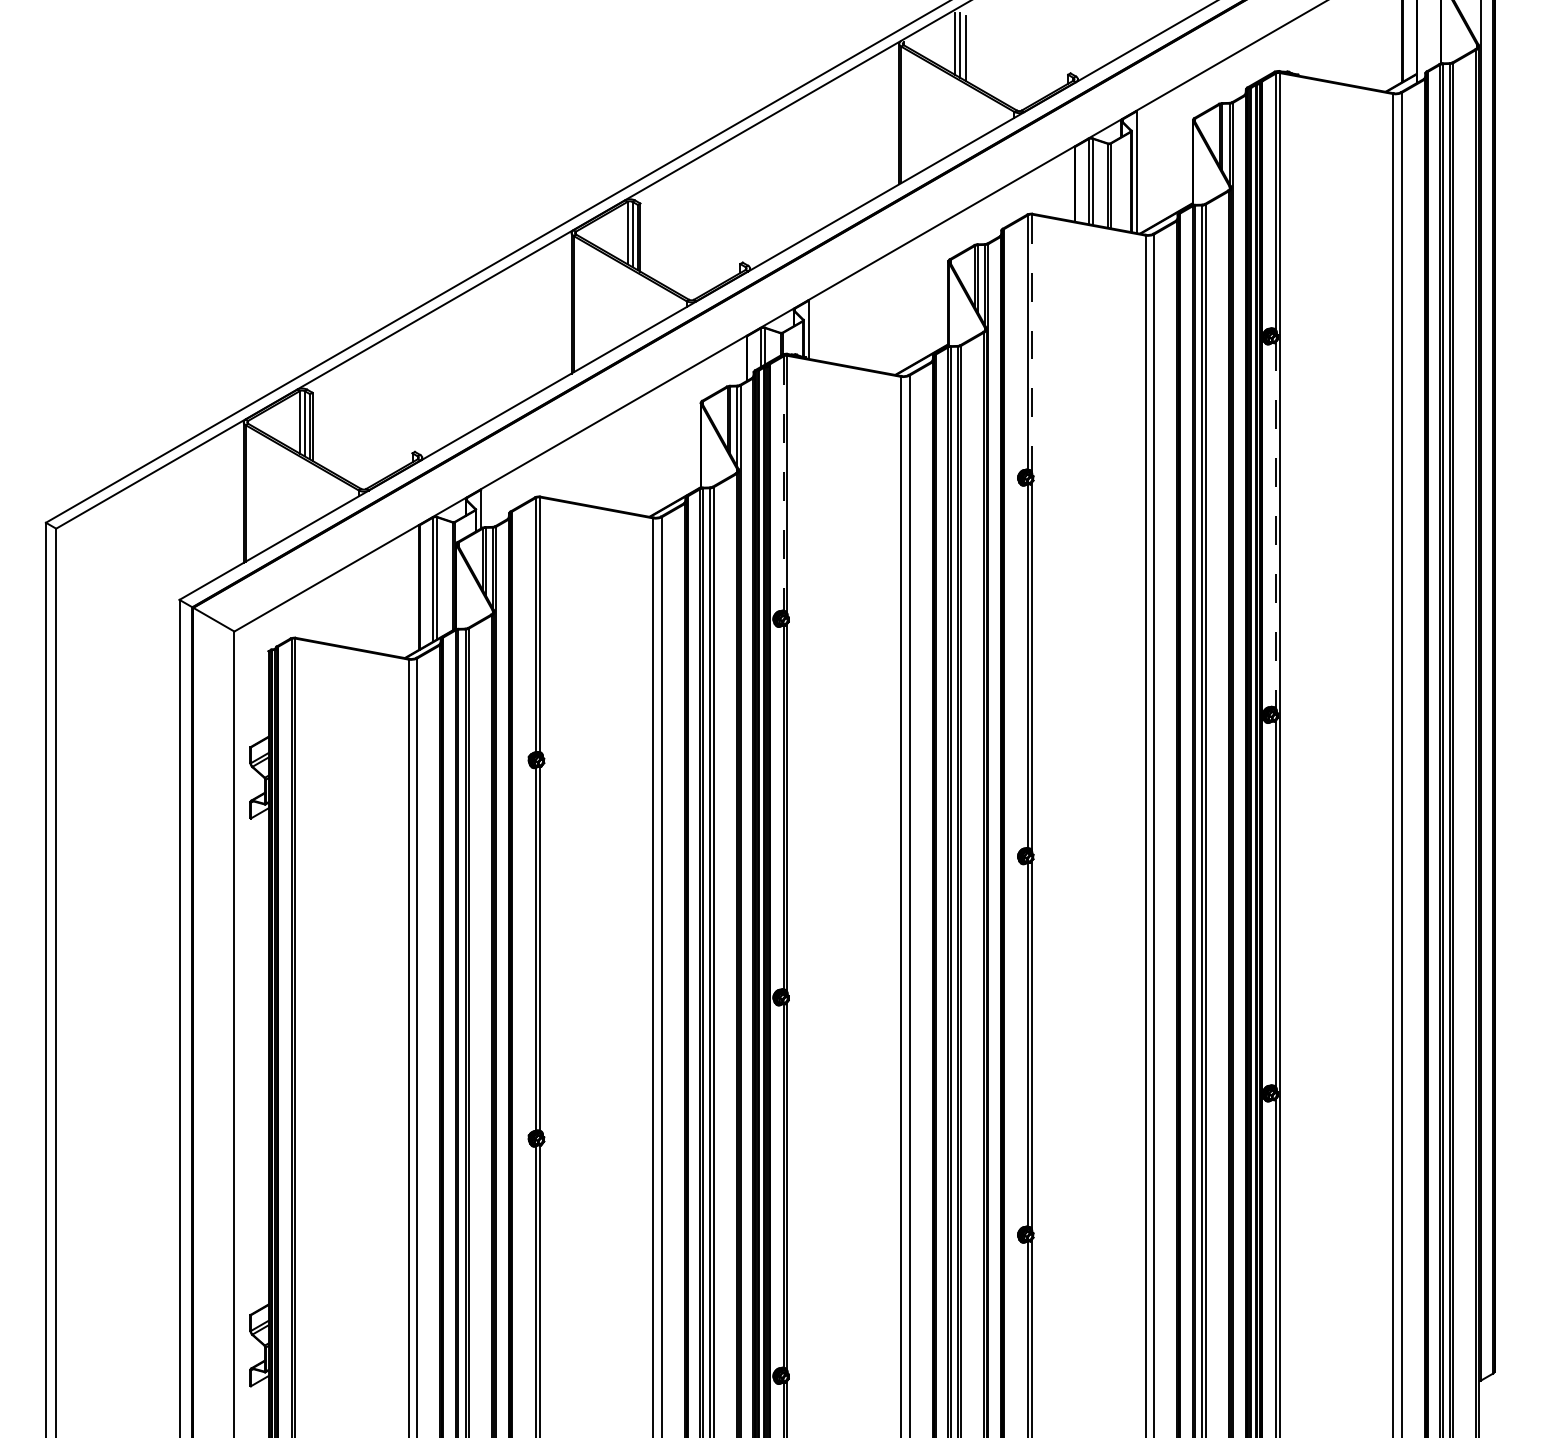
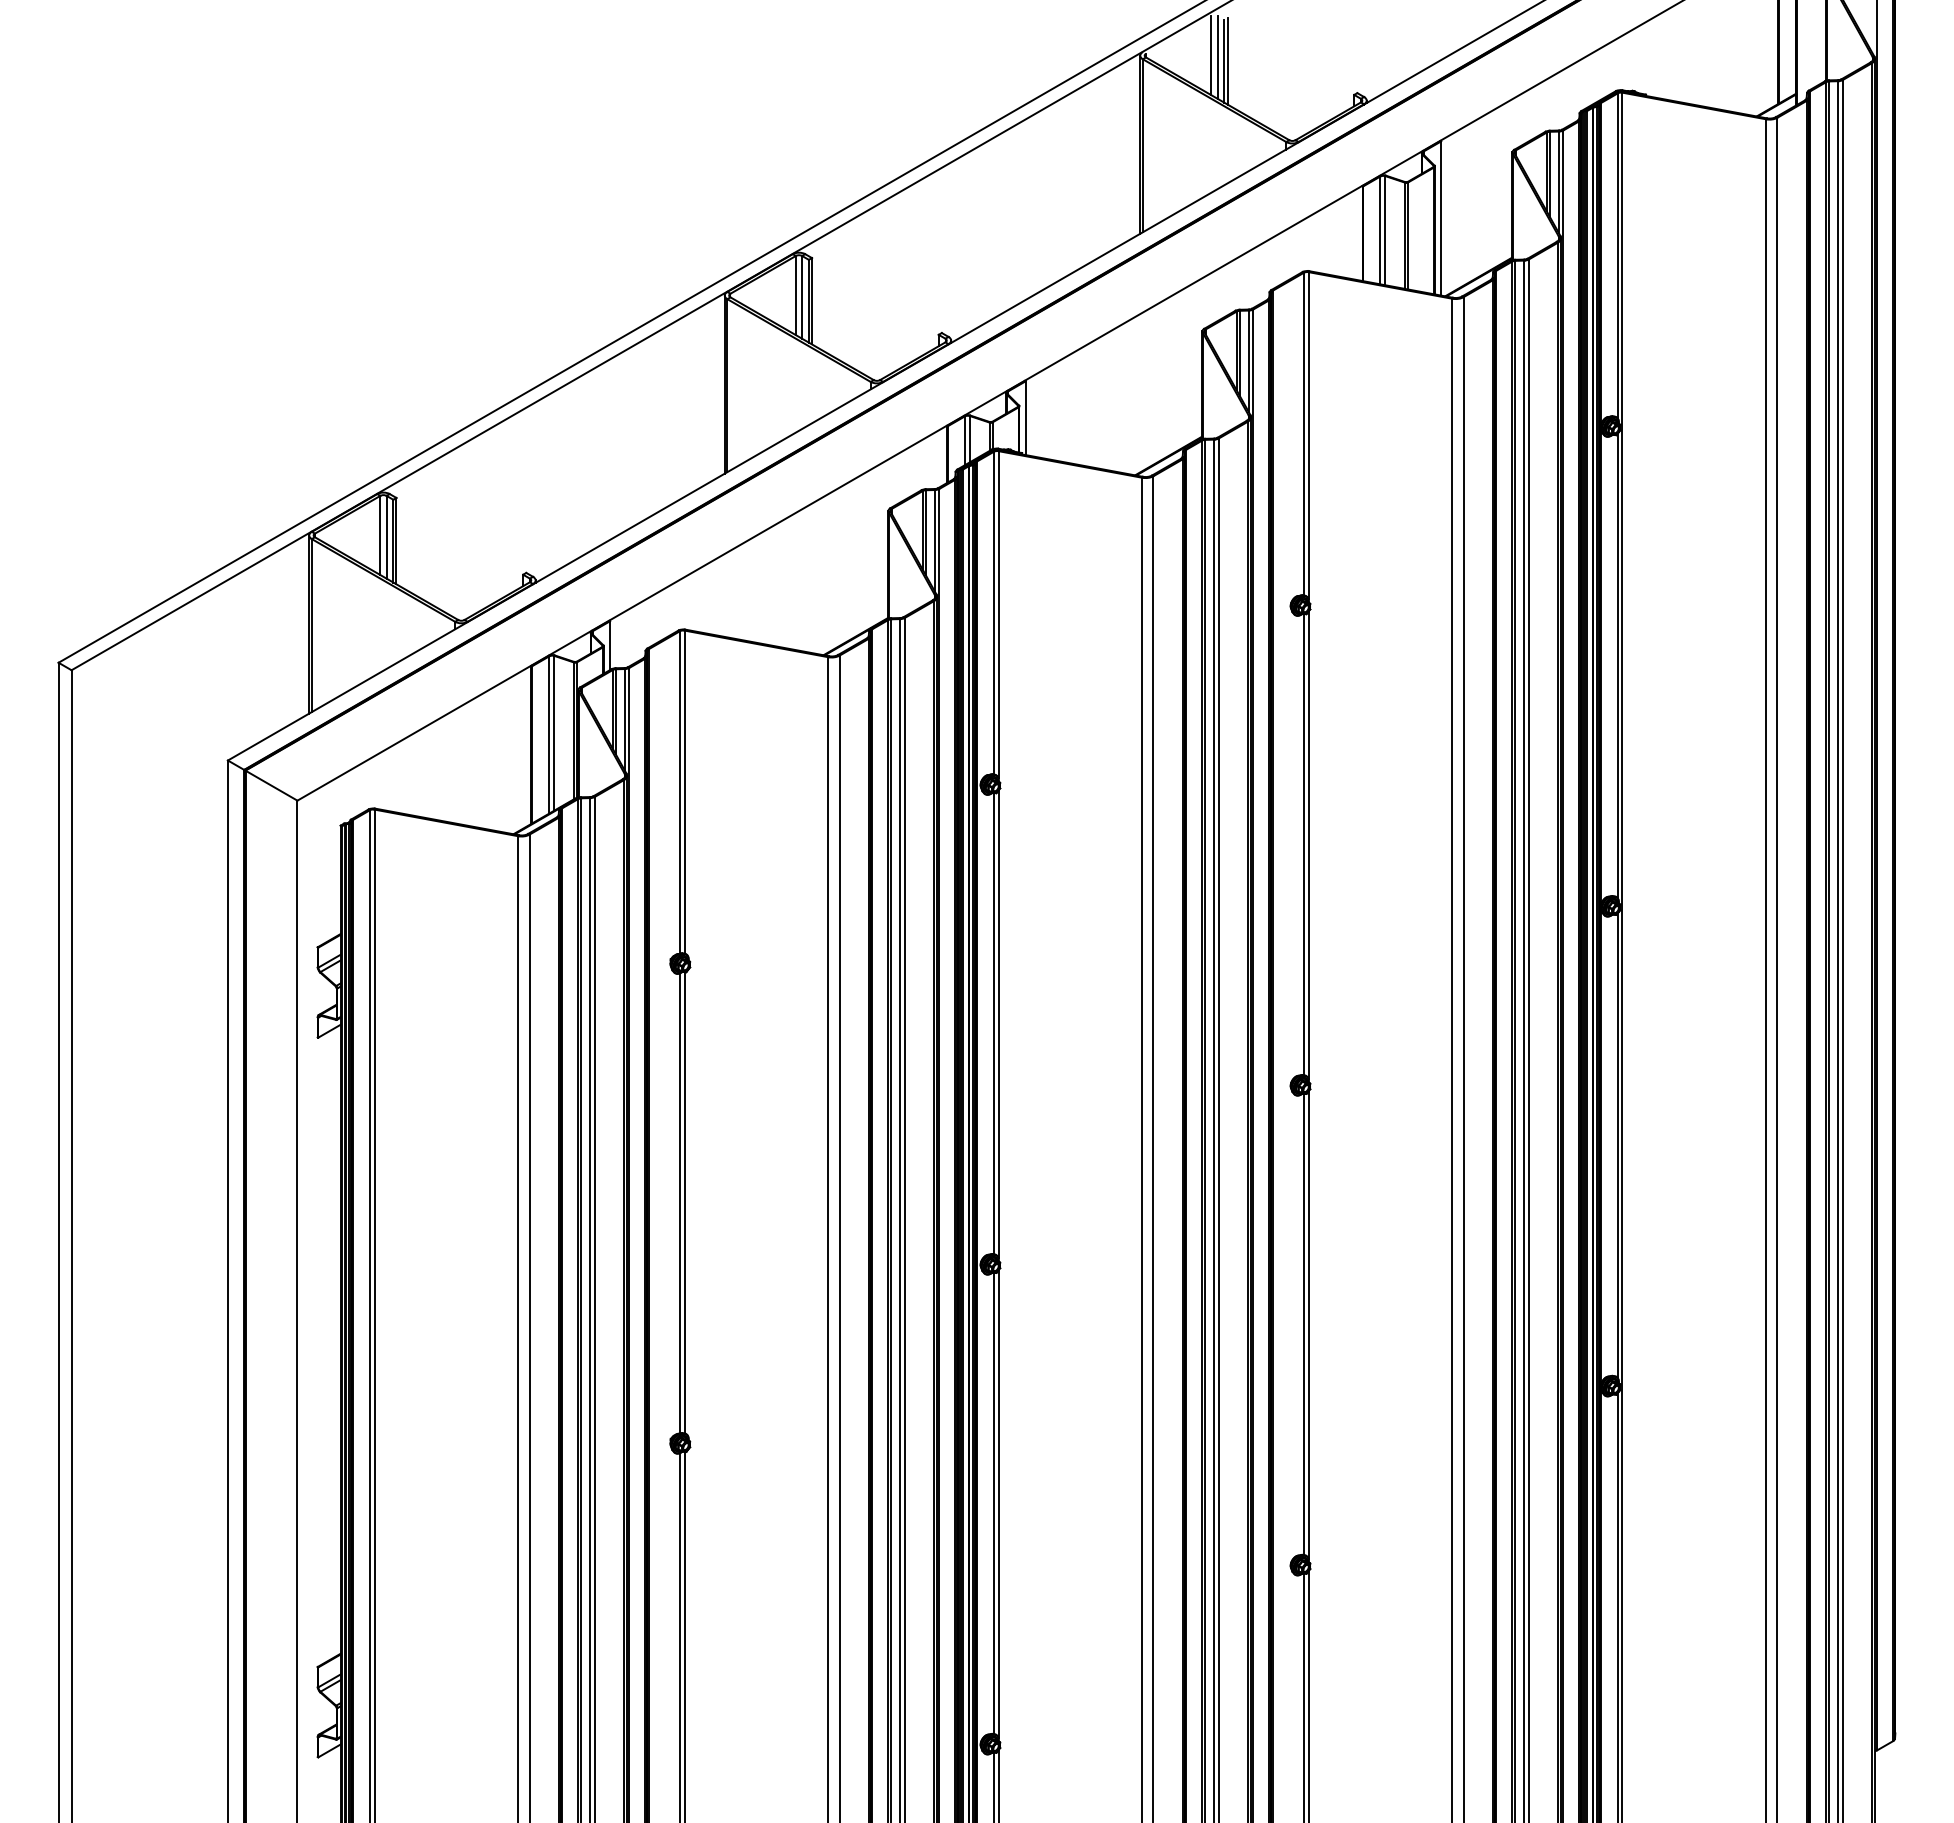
line: (968, 48) -> (1227, 61), added
line: (1032, 343) -> (1308, 435), dashed -> solid
line: (783, 483) -> (993, 613), dashed -> solid
line: (1275, 525) -> (1617, 666), dashed -> solid

